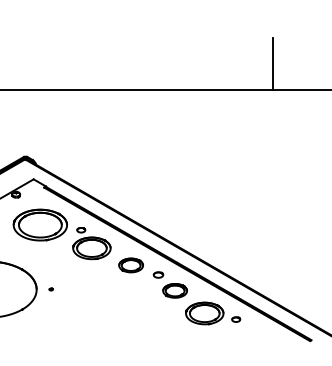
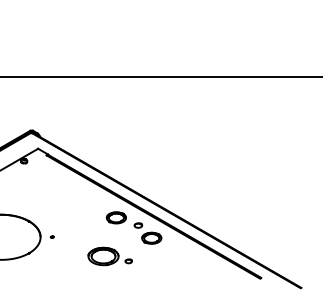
line: (273, 64) -> (230, 56), removed
part: (61, 233) -> (60, 192), removed
part: (212, 313) -> (109, 256), moved

